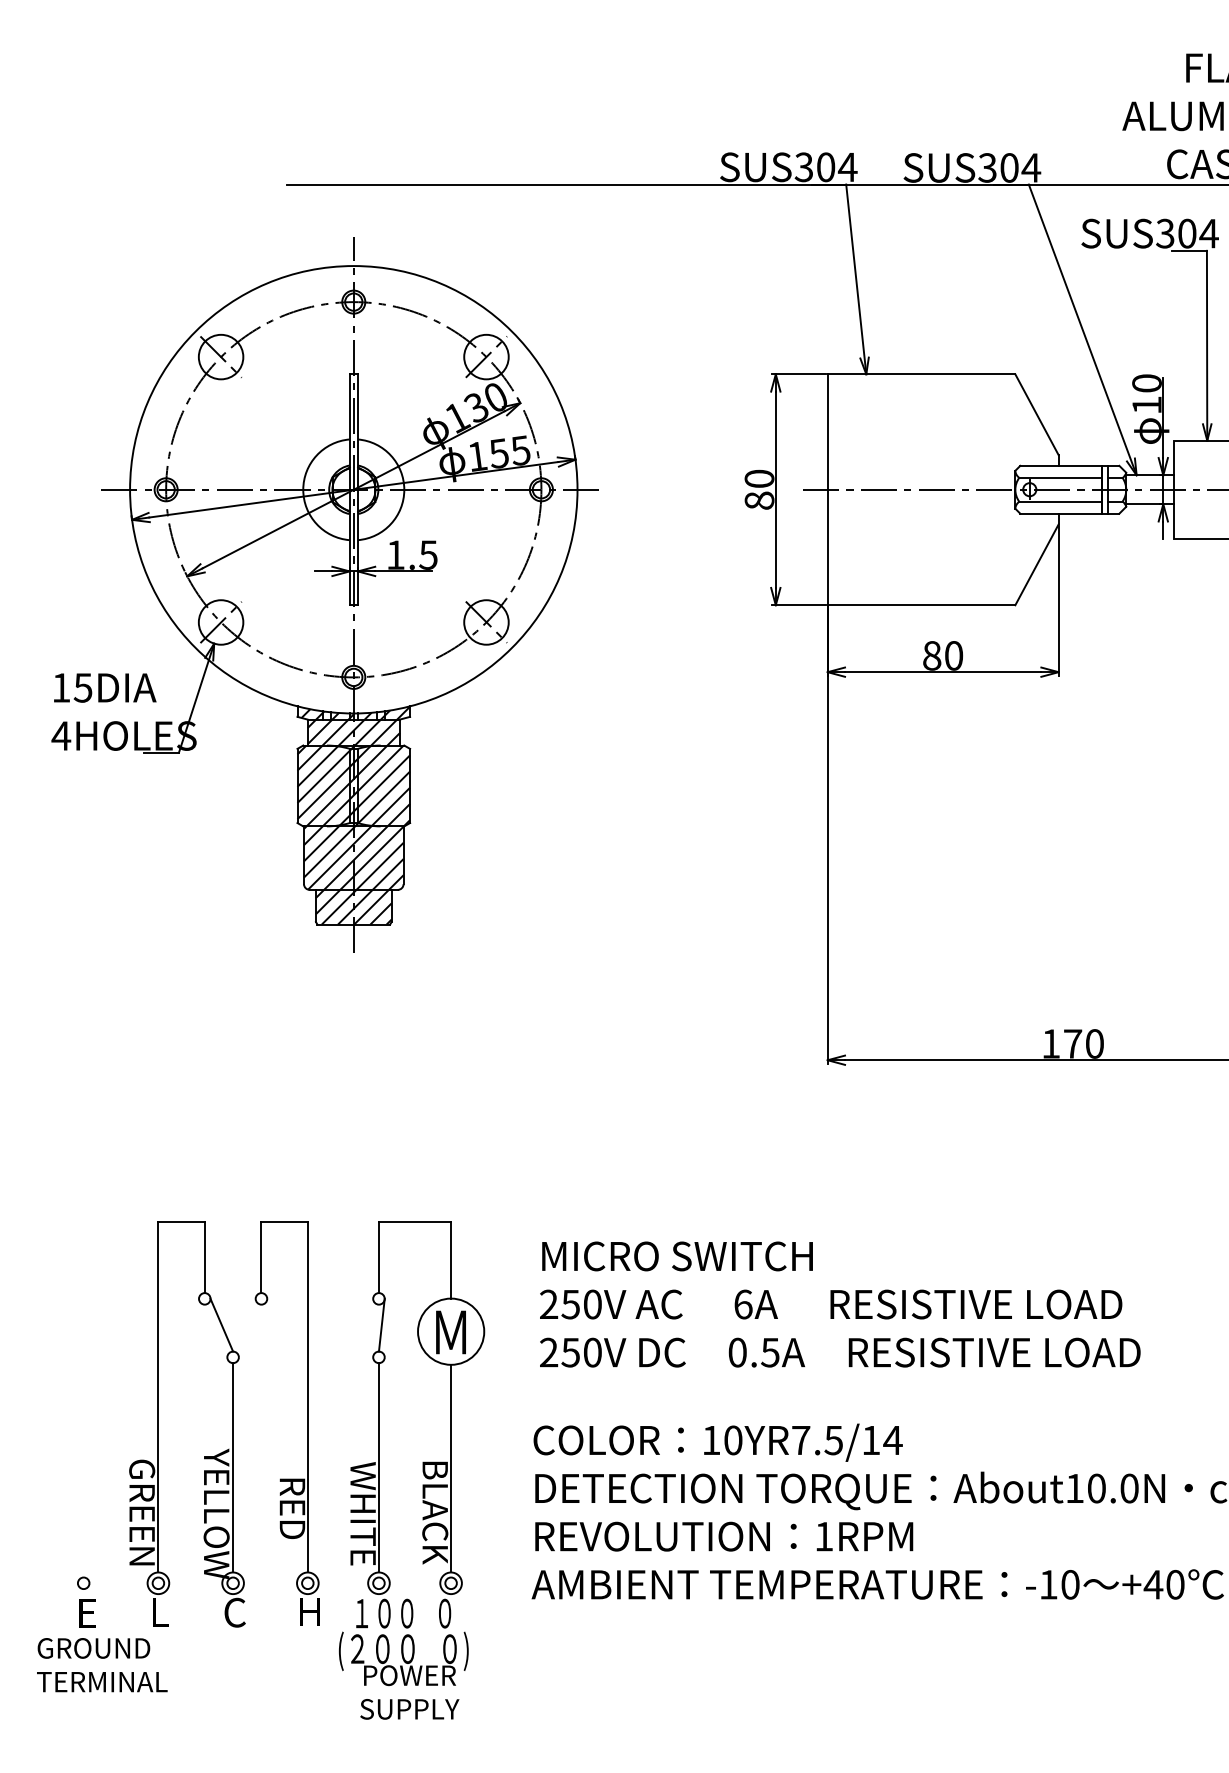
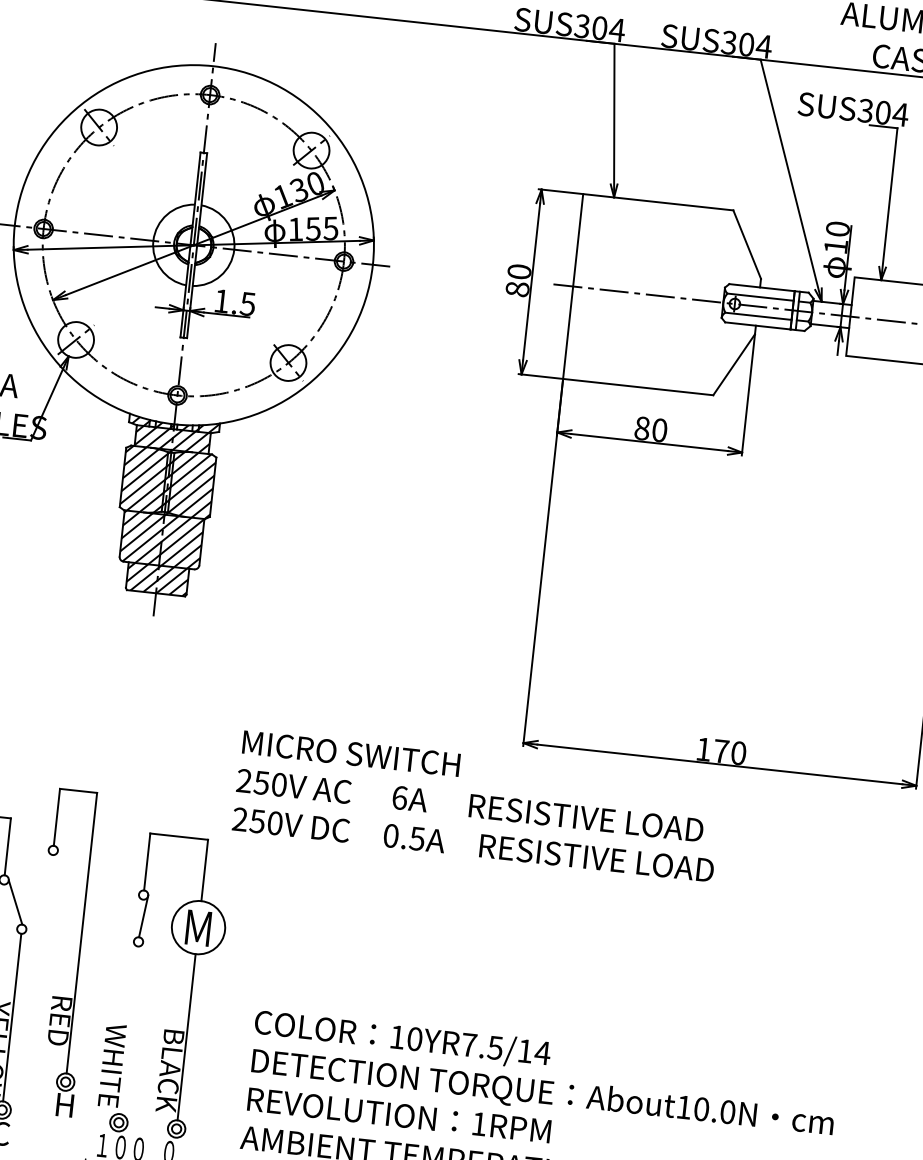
text: (840, 1304) -> (477, 806), moved
part: (307, 1423) -> (79, 954), moved
line: (378, 1467) -> (128, 1030), removed

